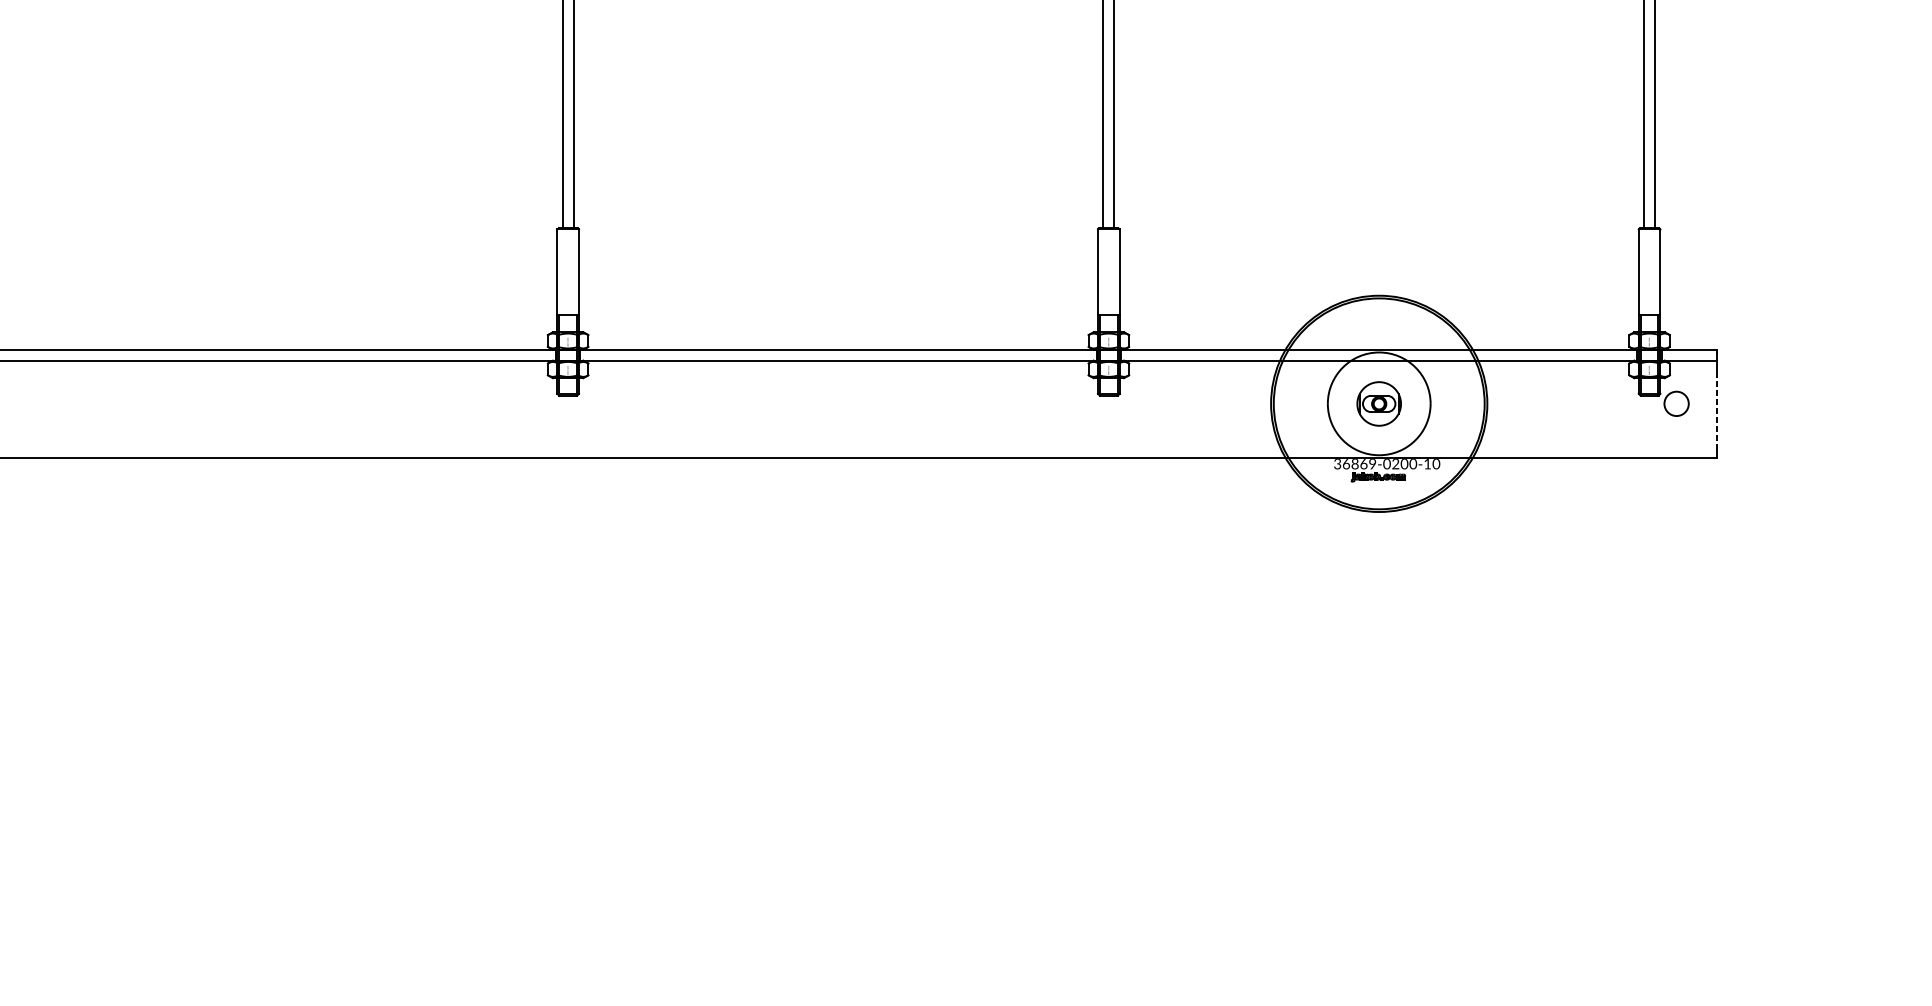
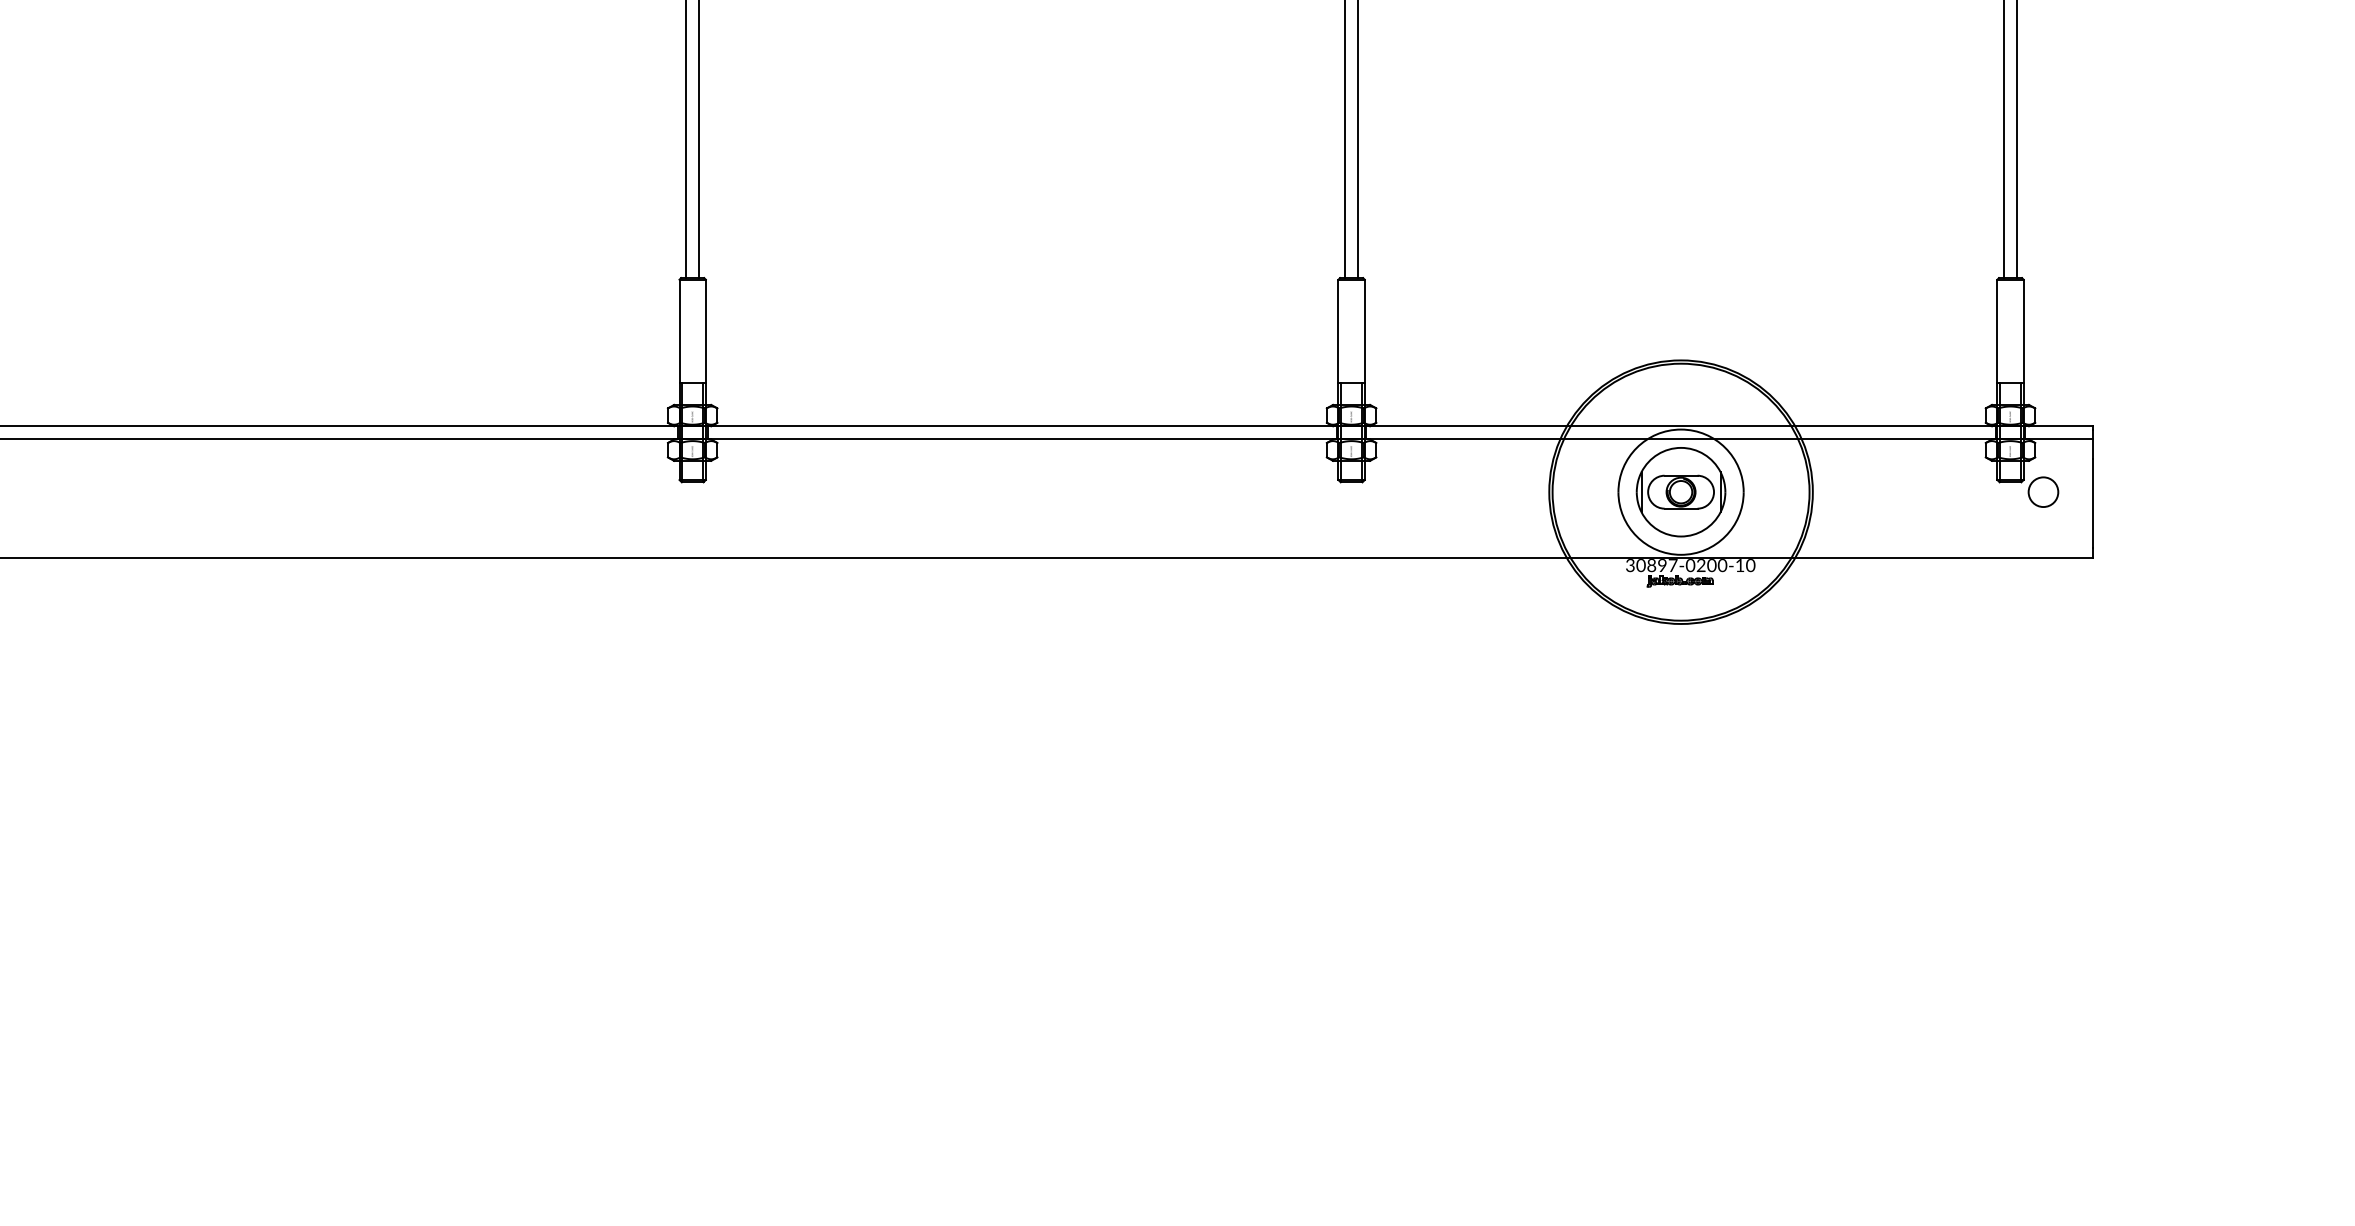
part: (1378, 404) -> (1680, 492), size x1.67
line: (1716, 413) -> (2092, 503), dashed -> solid
text: (1359, 464) -> (1656, 565), 36869-0200-10 -> 30897-0200-10

